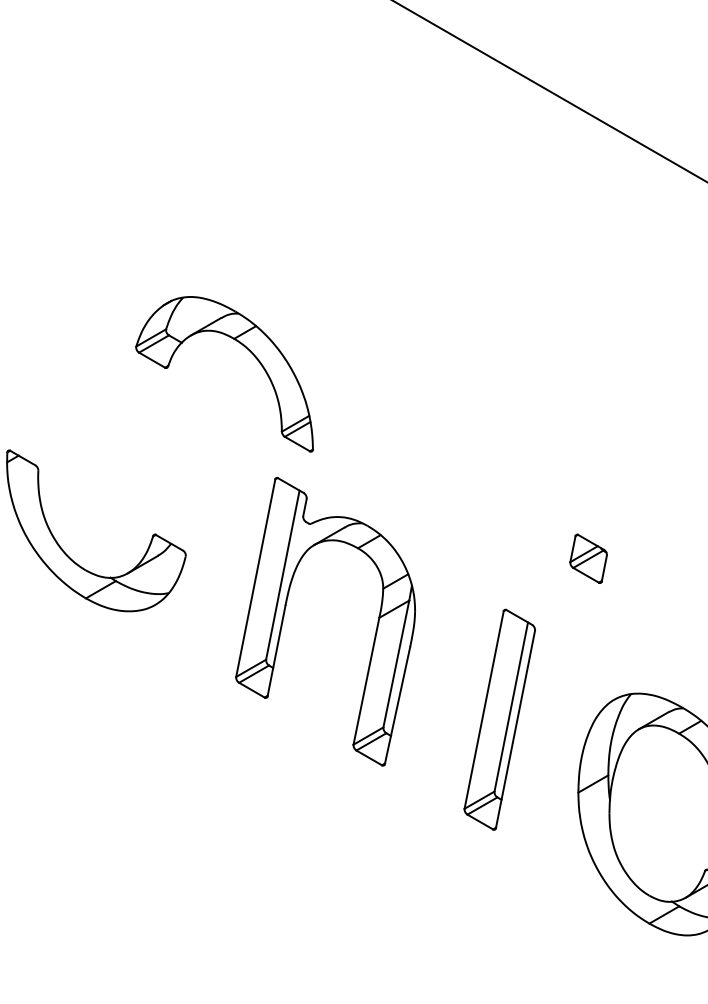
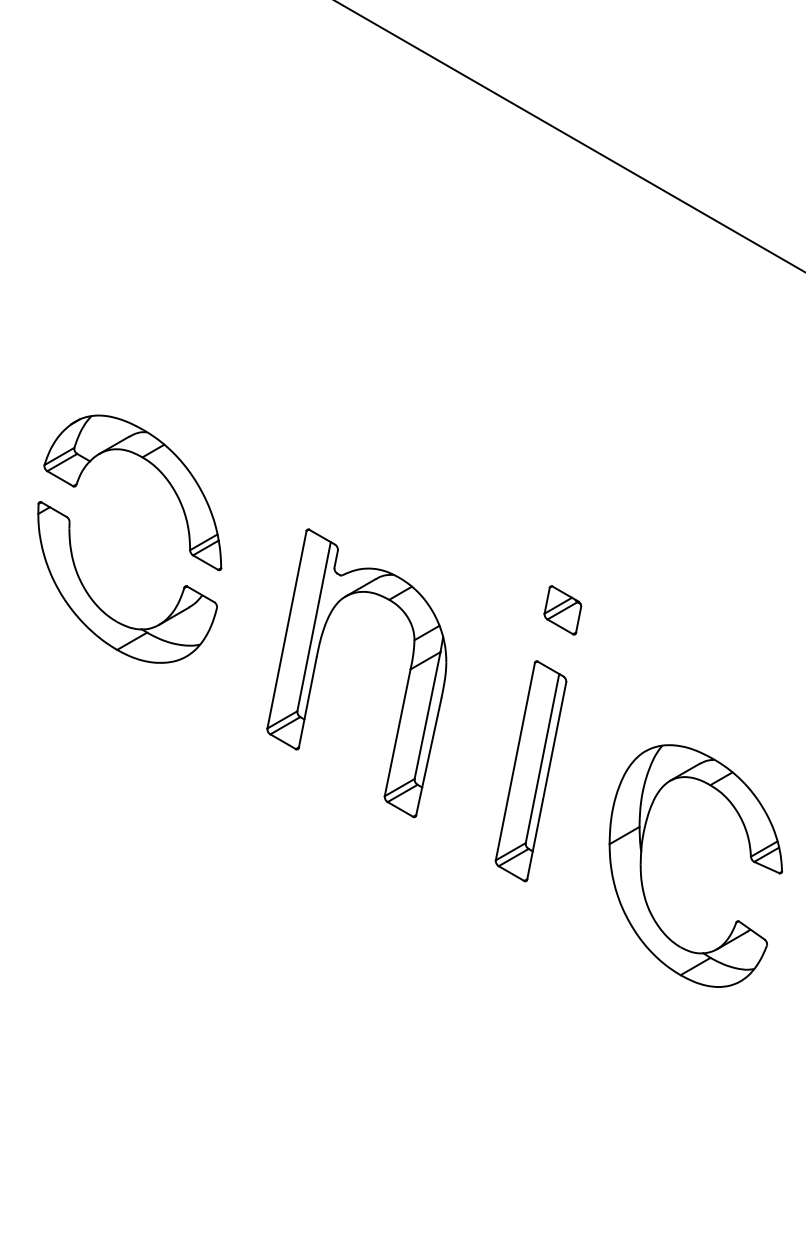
part: (247, 349) -> (155, 468), moved
part: (588, 558) -> (562, 610), moved

